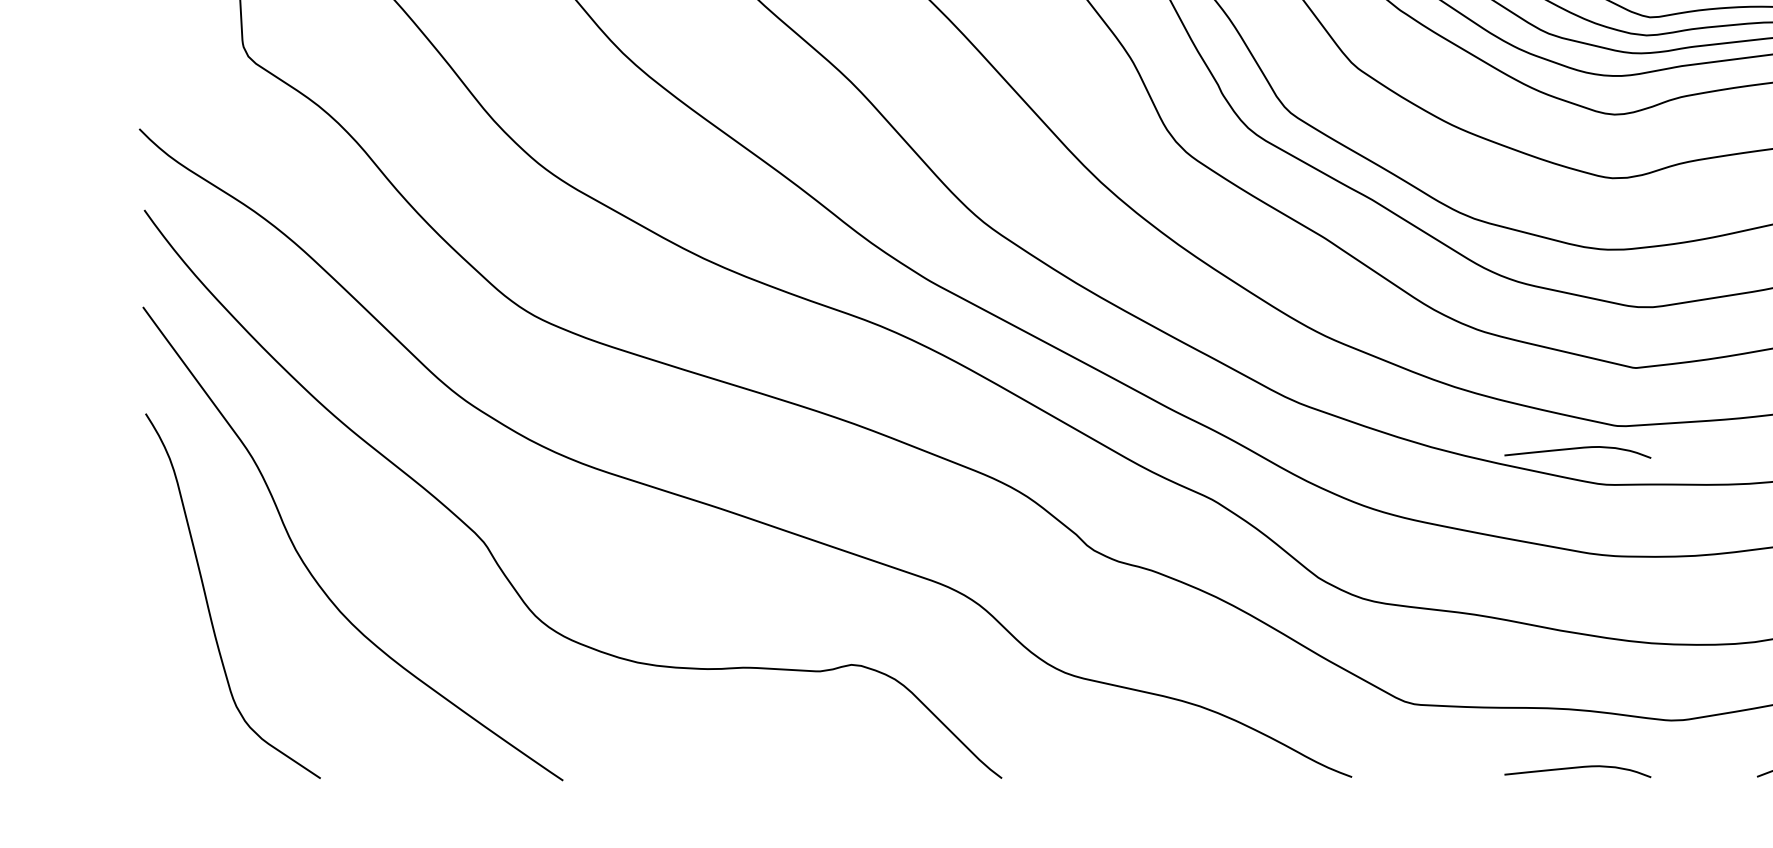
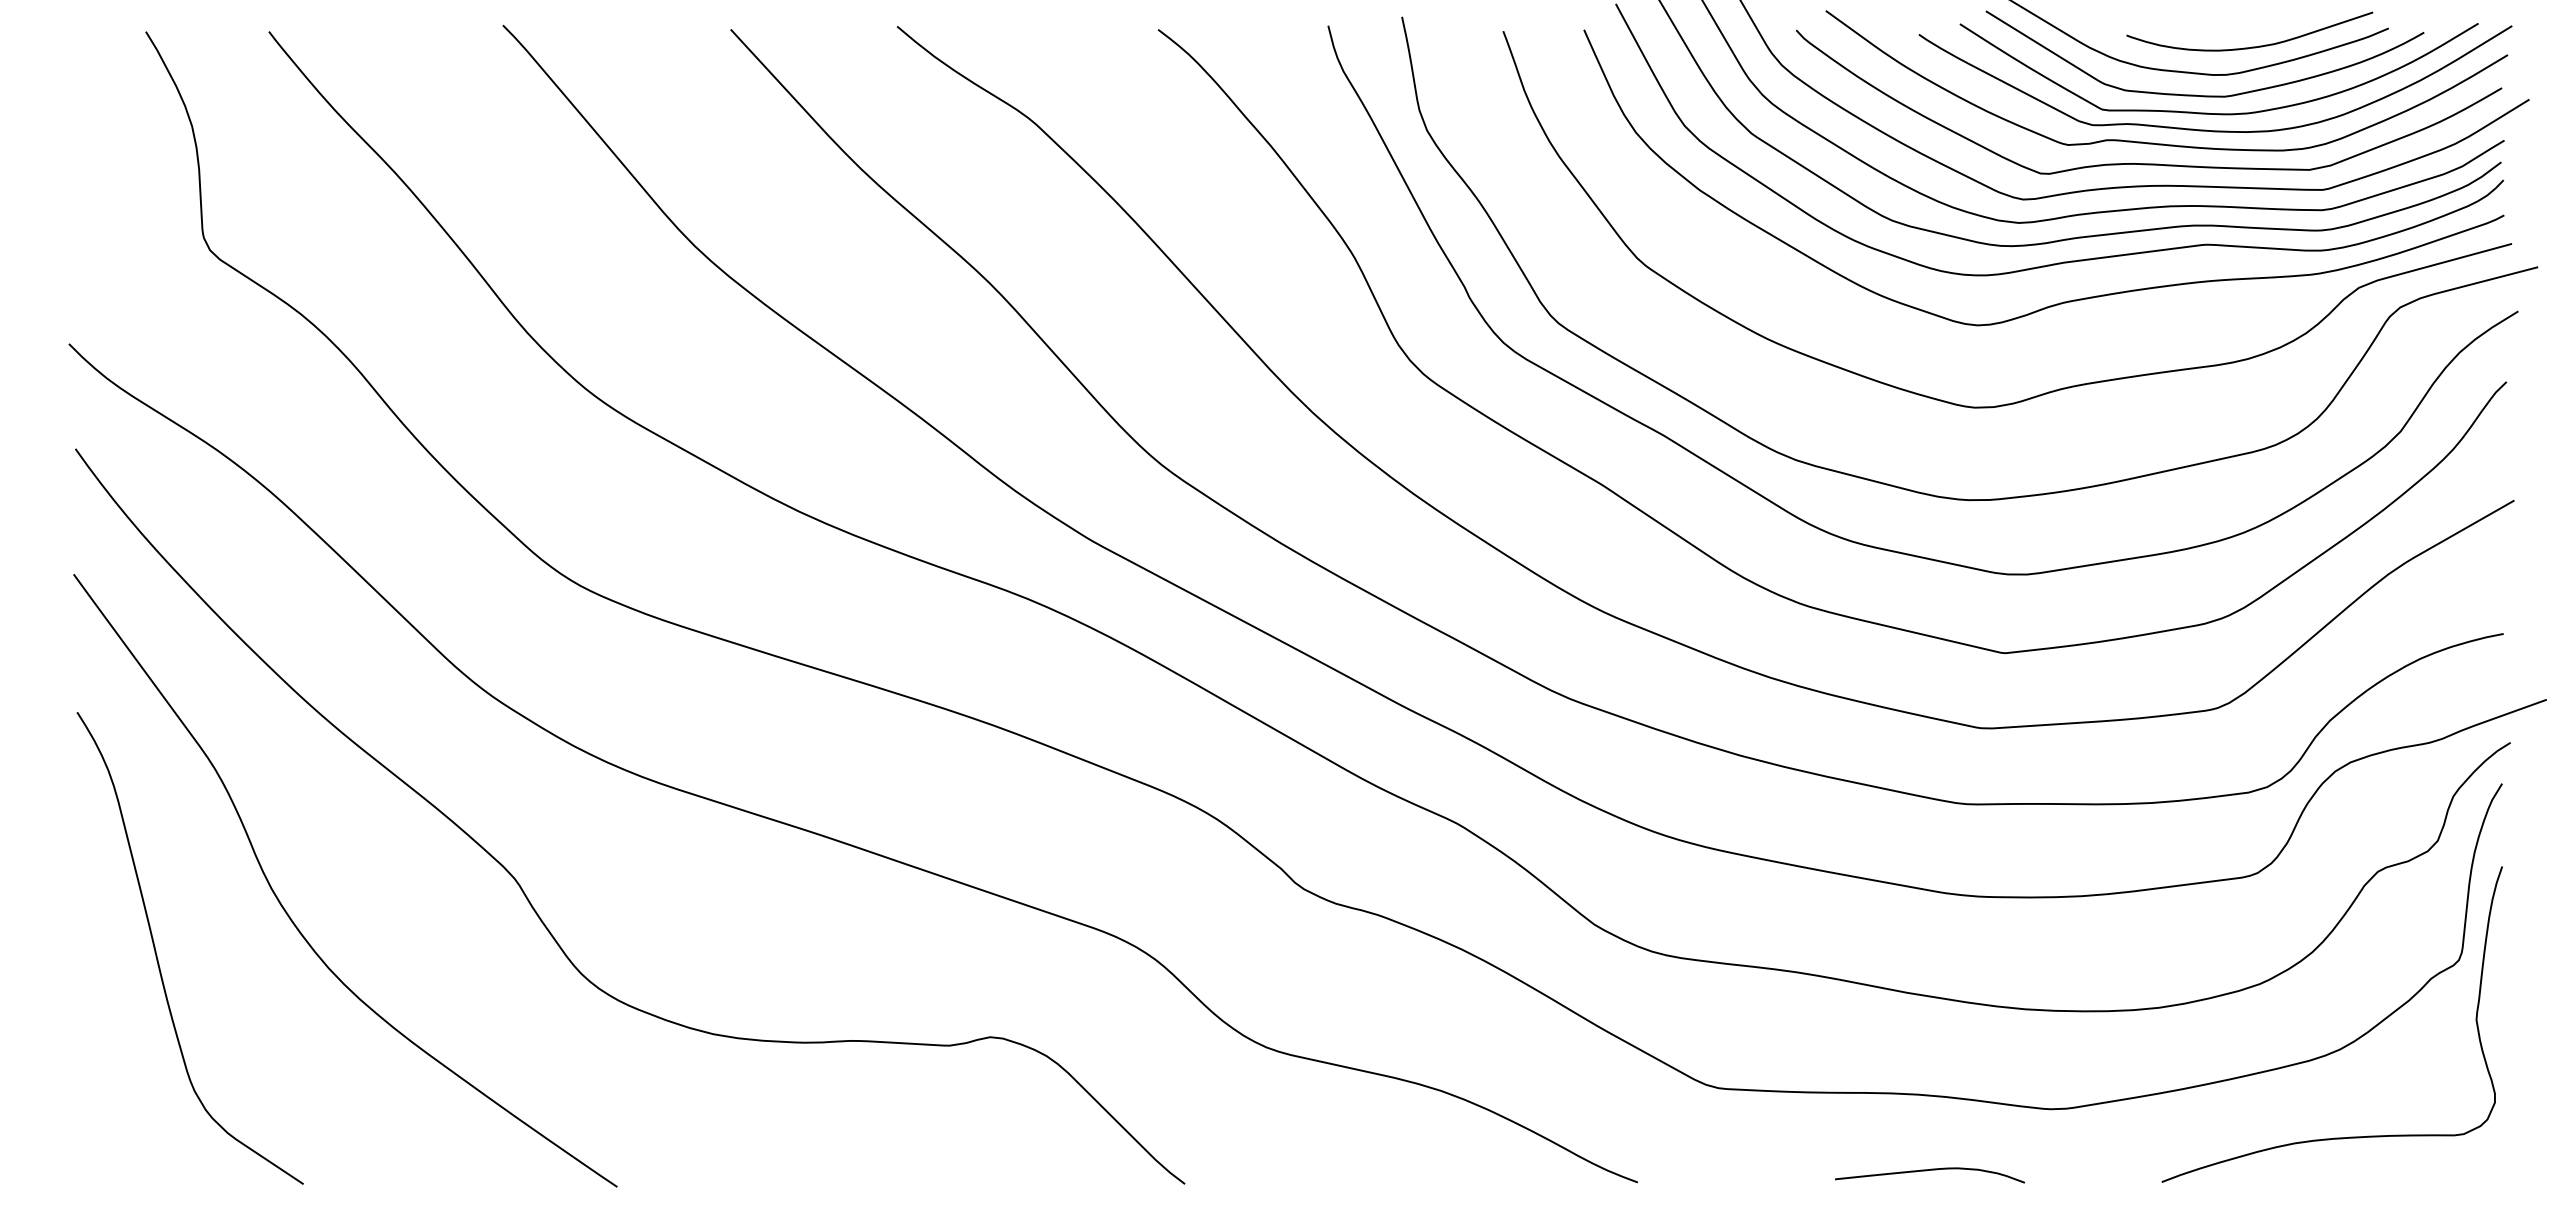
curve: (1577, 448) -> (1929, 757), removed

